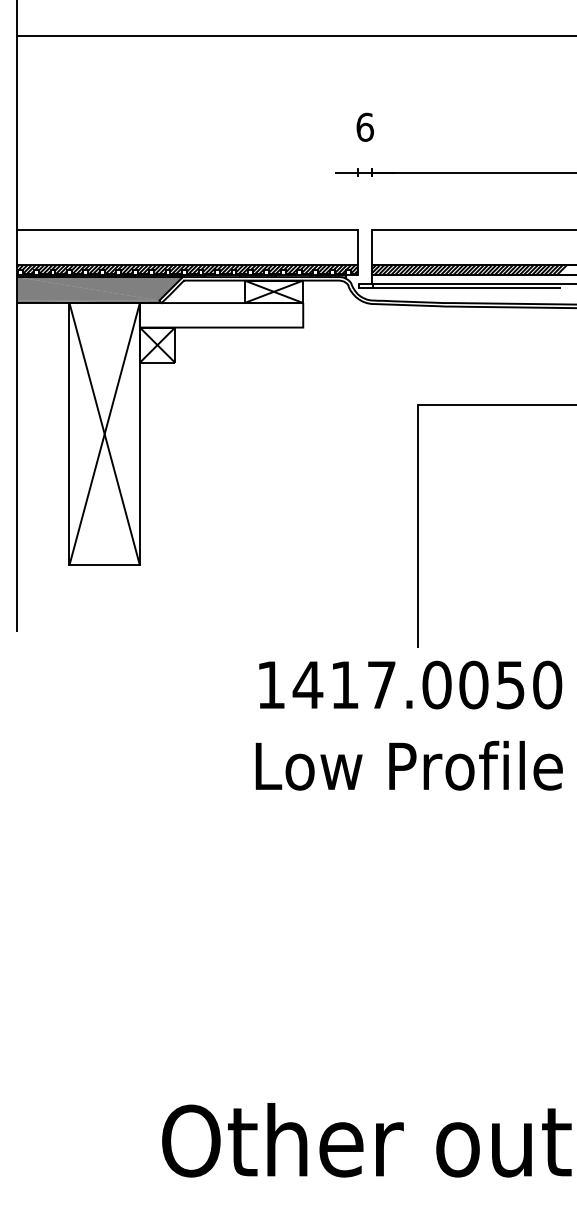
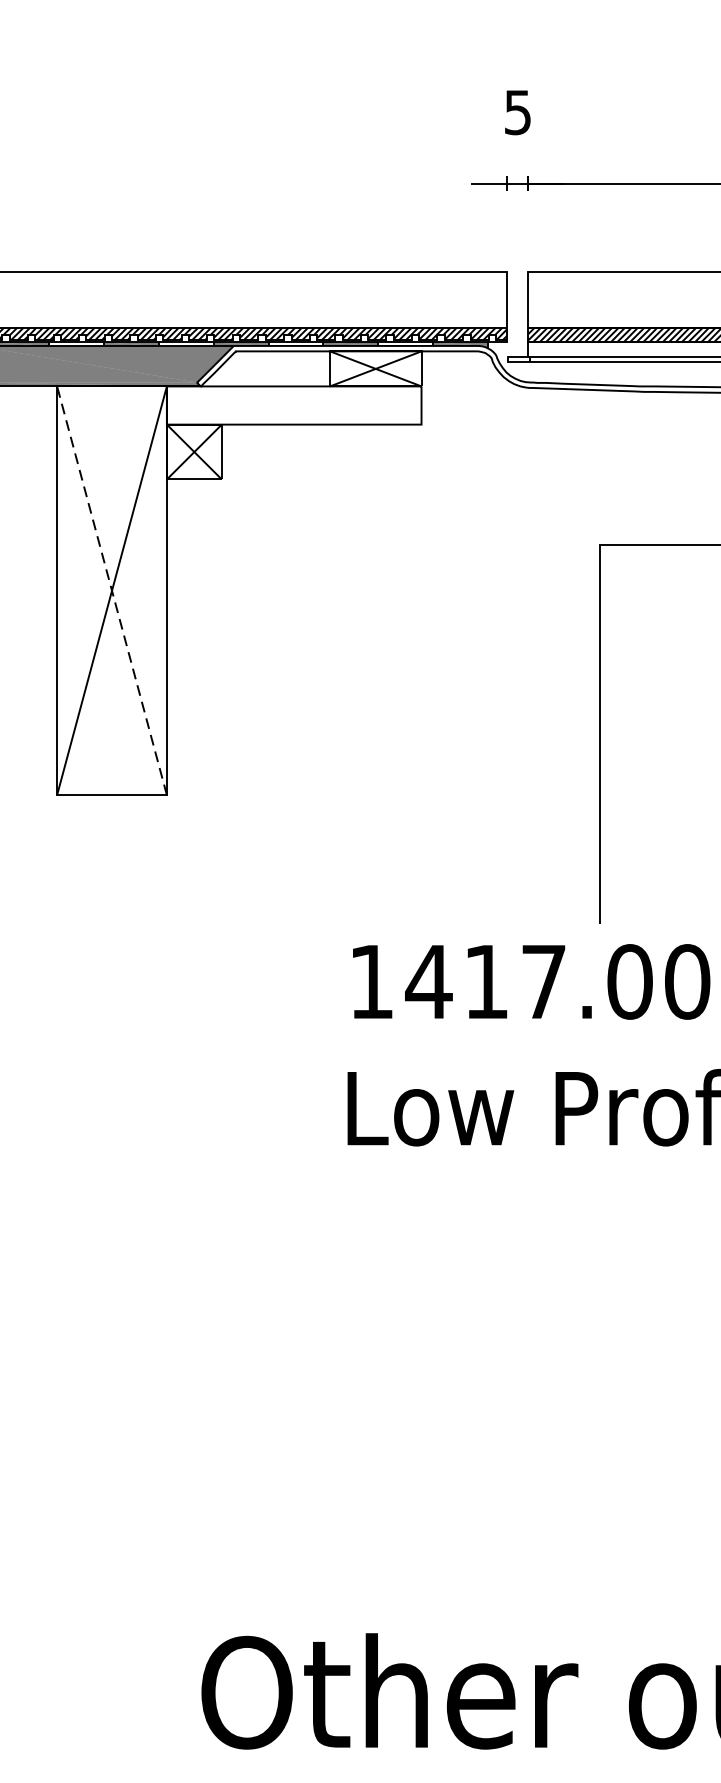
text: (365, 126) -> (518, 111), 6 -> 5
line: (104, 434) -> (111, 591), solid -> dashed

